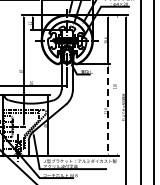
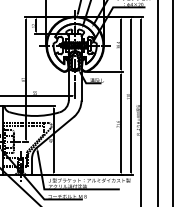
line: (117, 85) -> (131, 95), added
line: (108, 110) -> (121, 123), dashed -> solid

